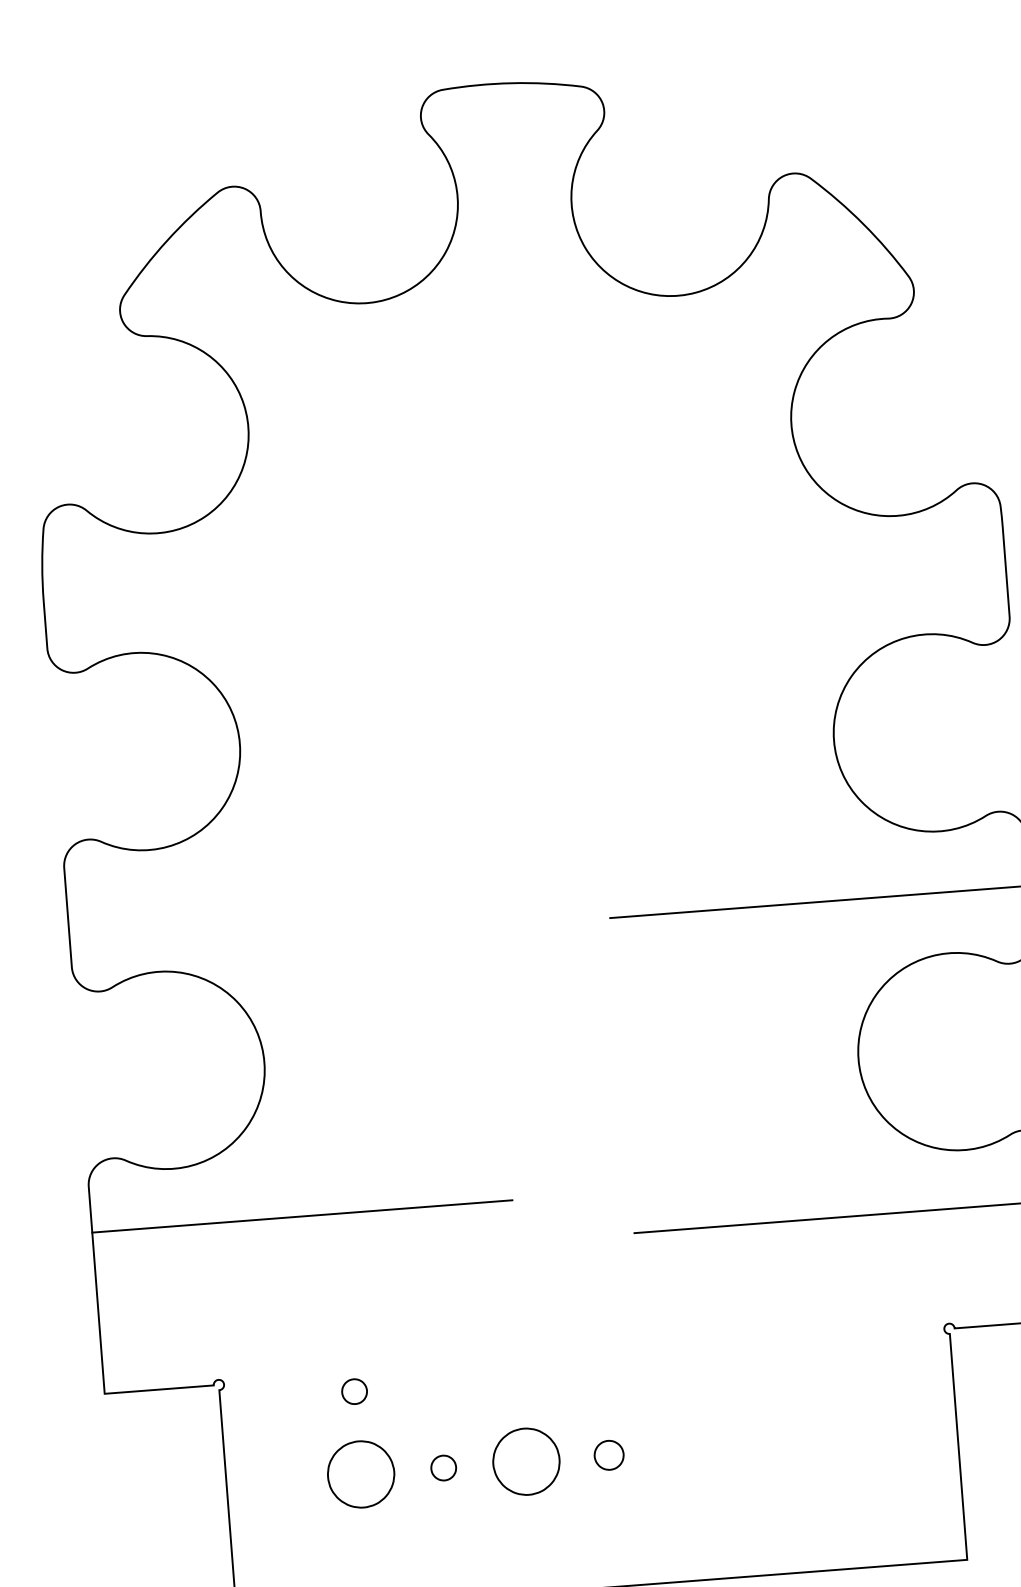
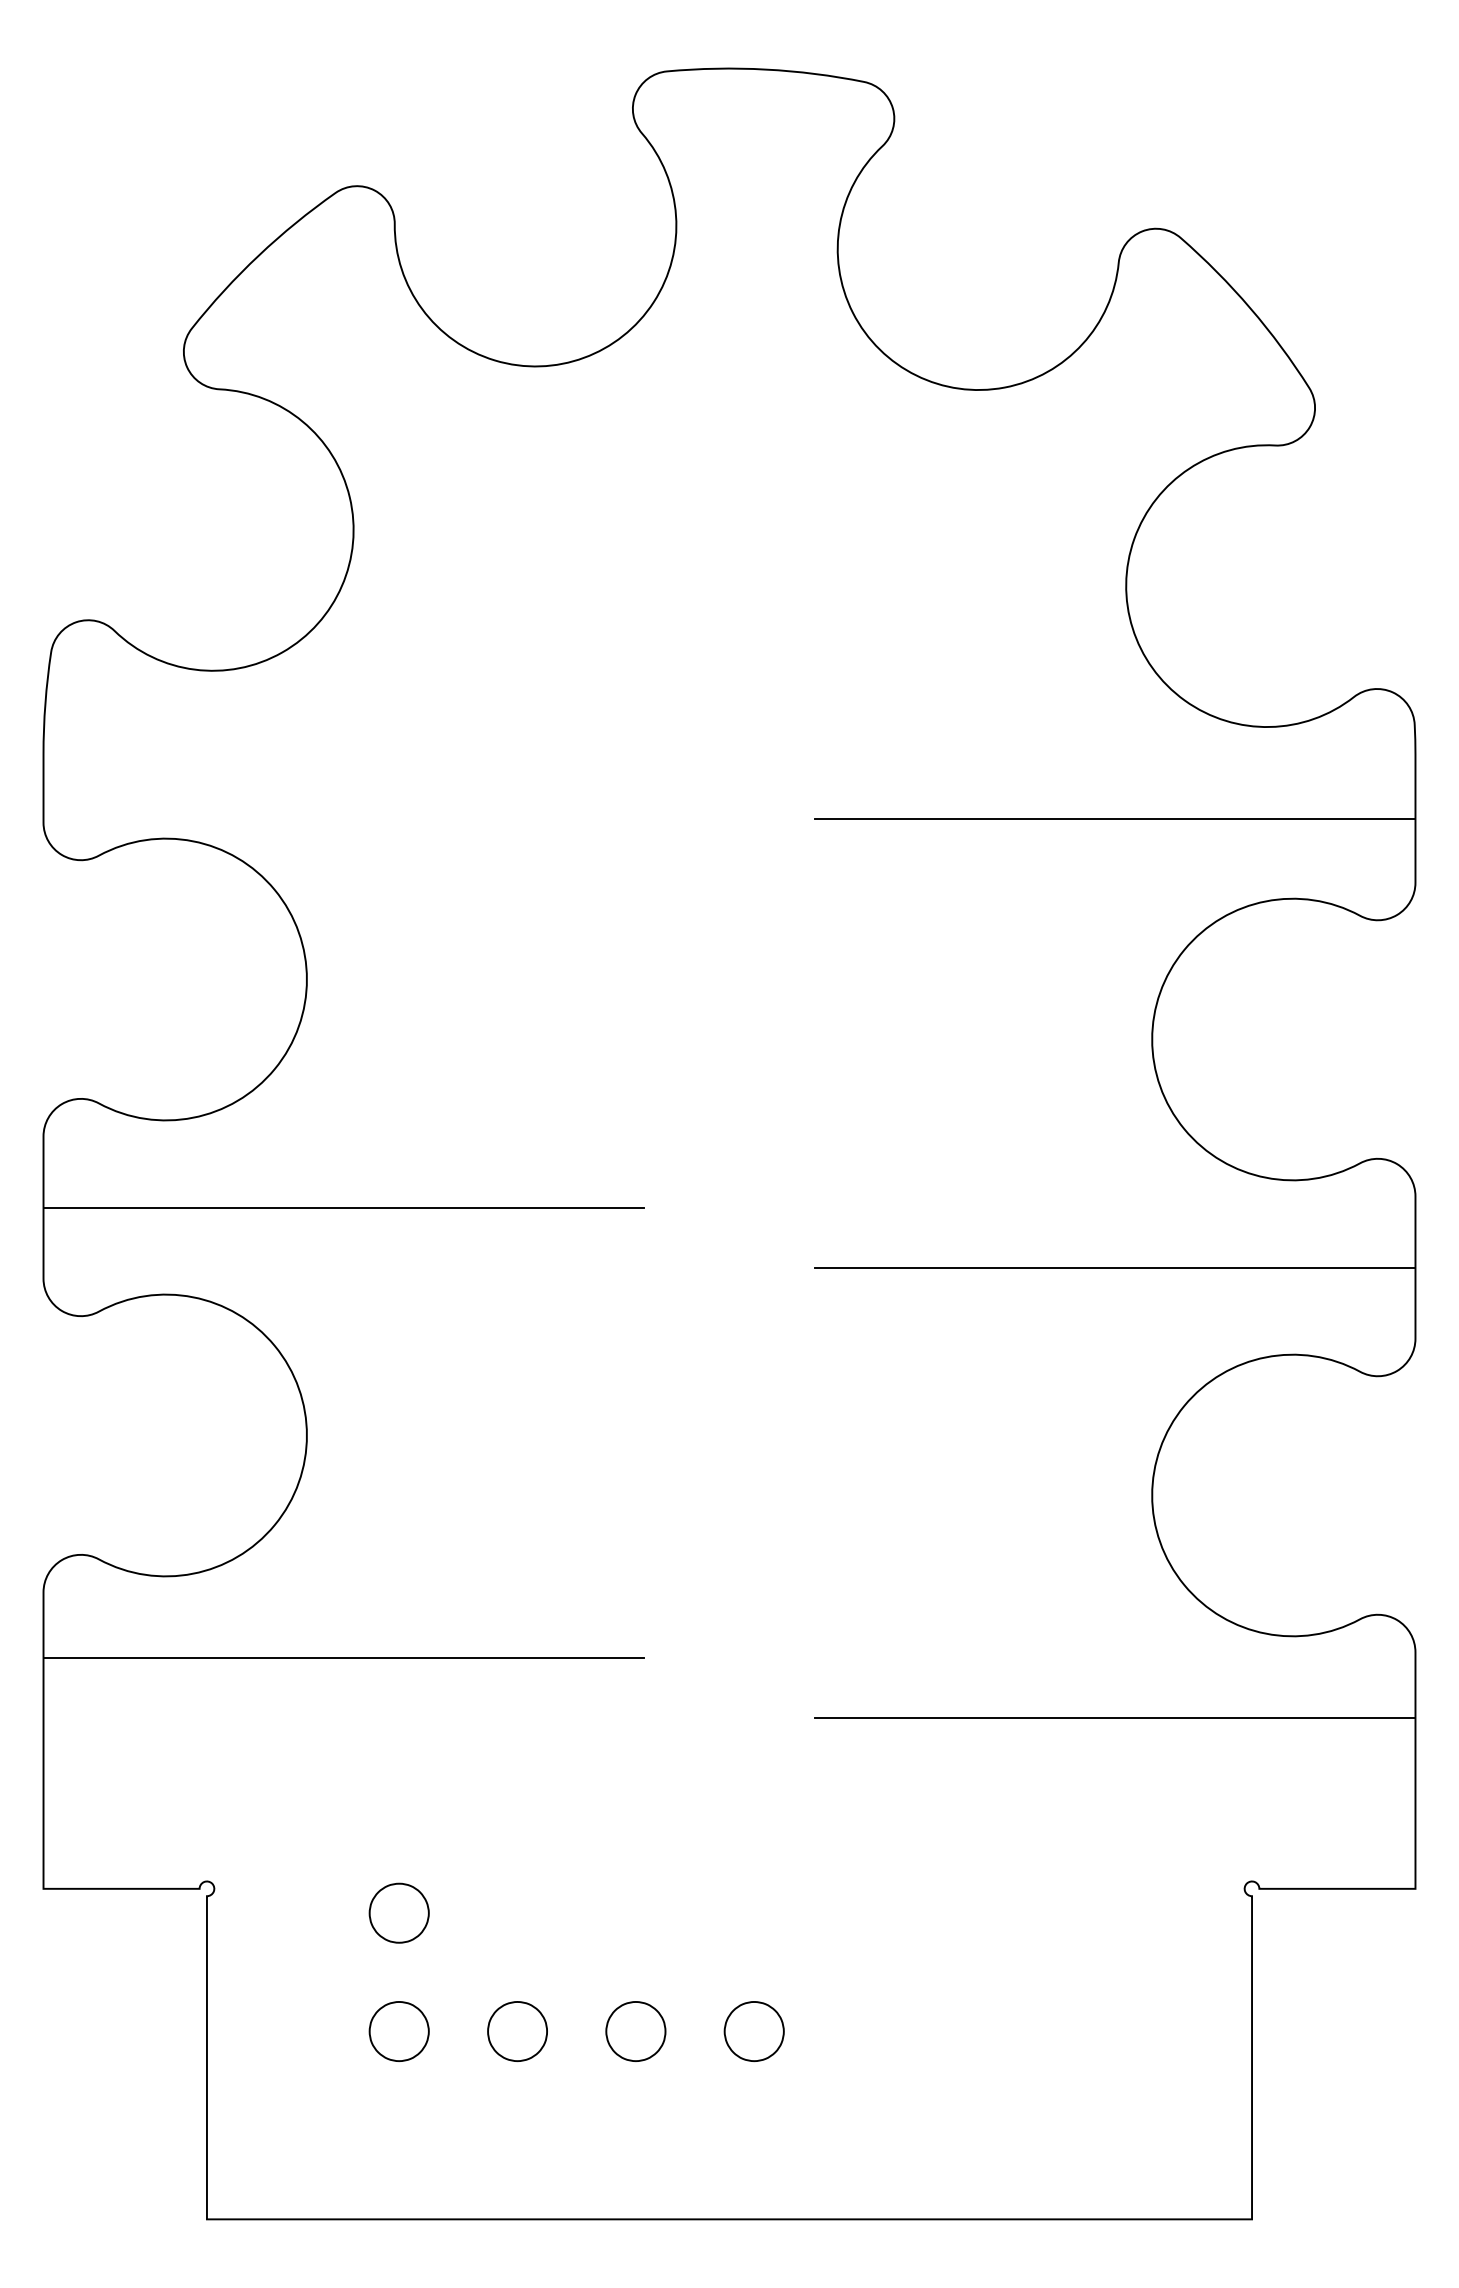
line: (795, 588) -> (1114, 818), added
line: (277, 901) -> (343, 1207), added
part: (354, 1391) -> (398, 1912), size x1.67
part: (608, 1455) -> (753, 2031), size x1.43
part: (526, 1461) -> (635, 2031), size x0.62
part: (443, 1468) -> (517, 2031), size x1.67
part: (360, 1474) -> (398, 2031), size x0.62

